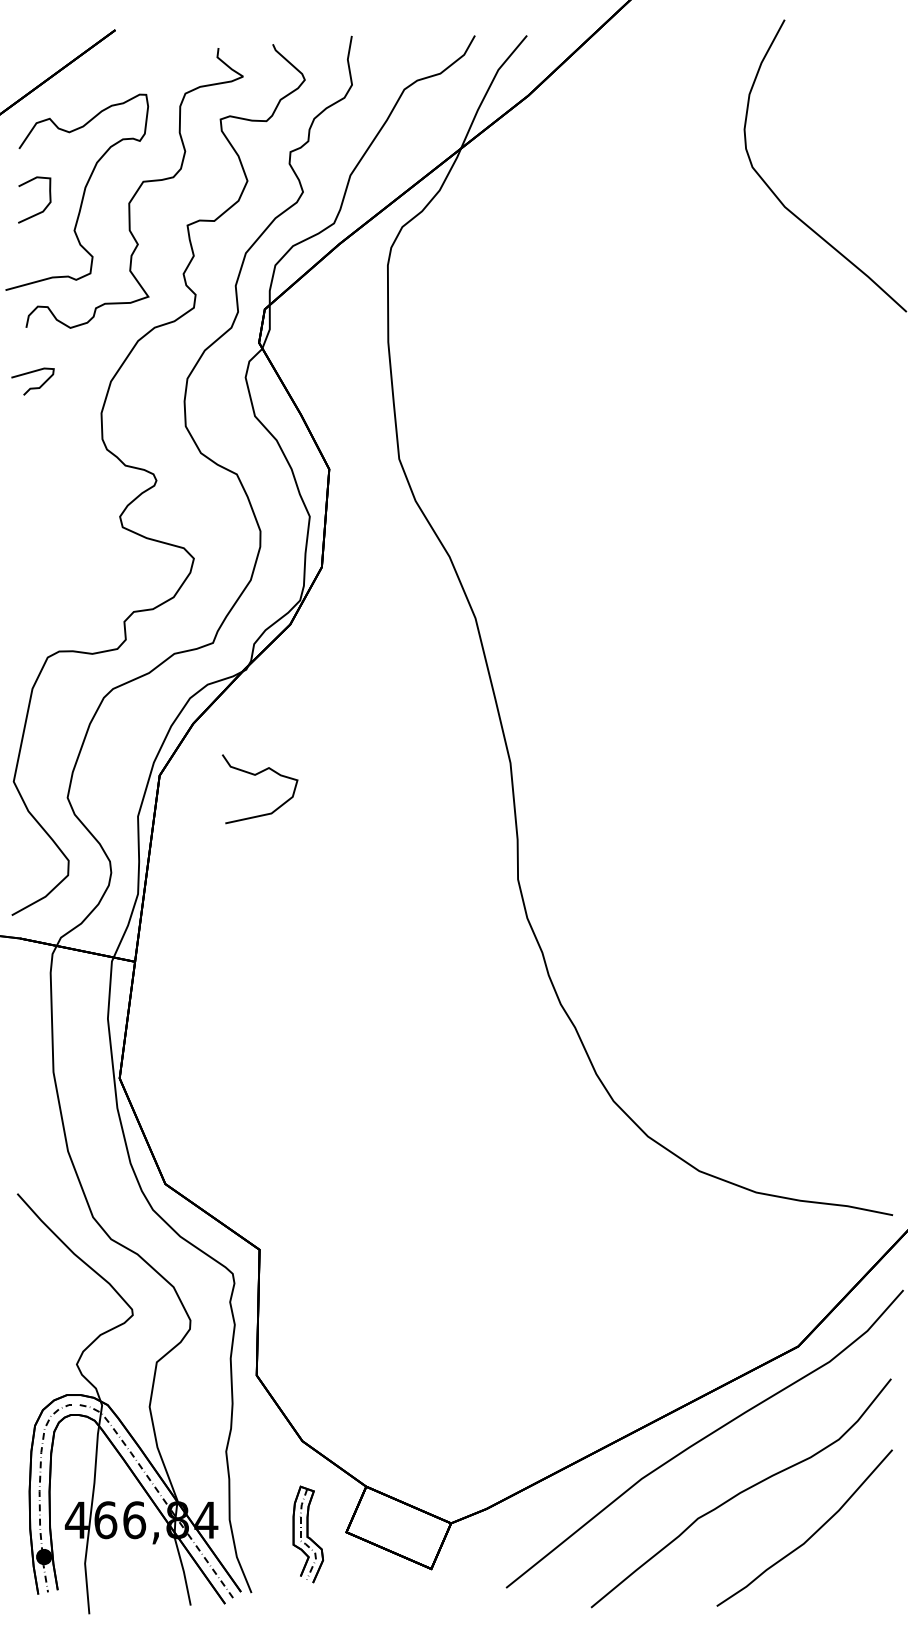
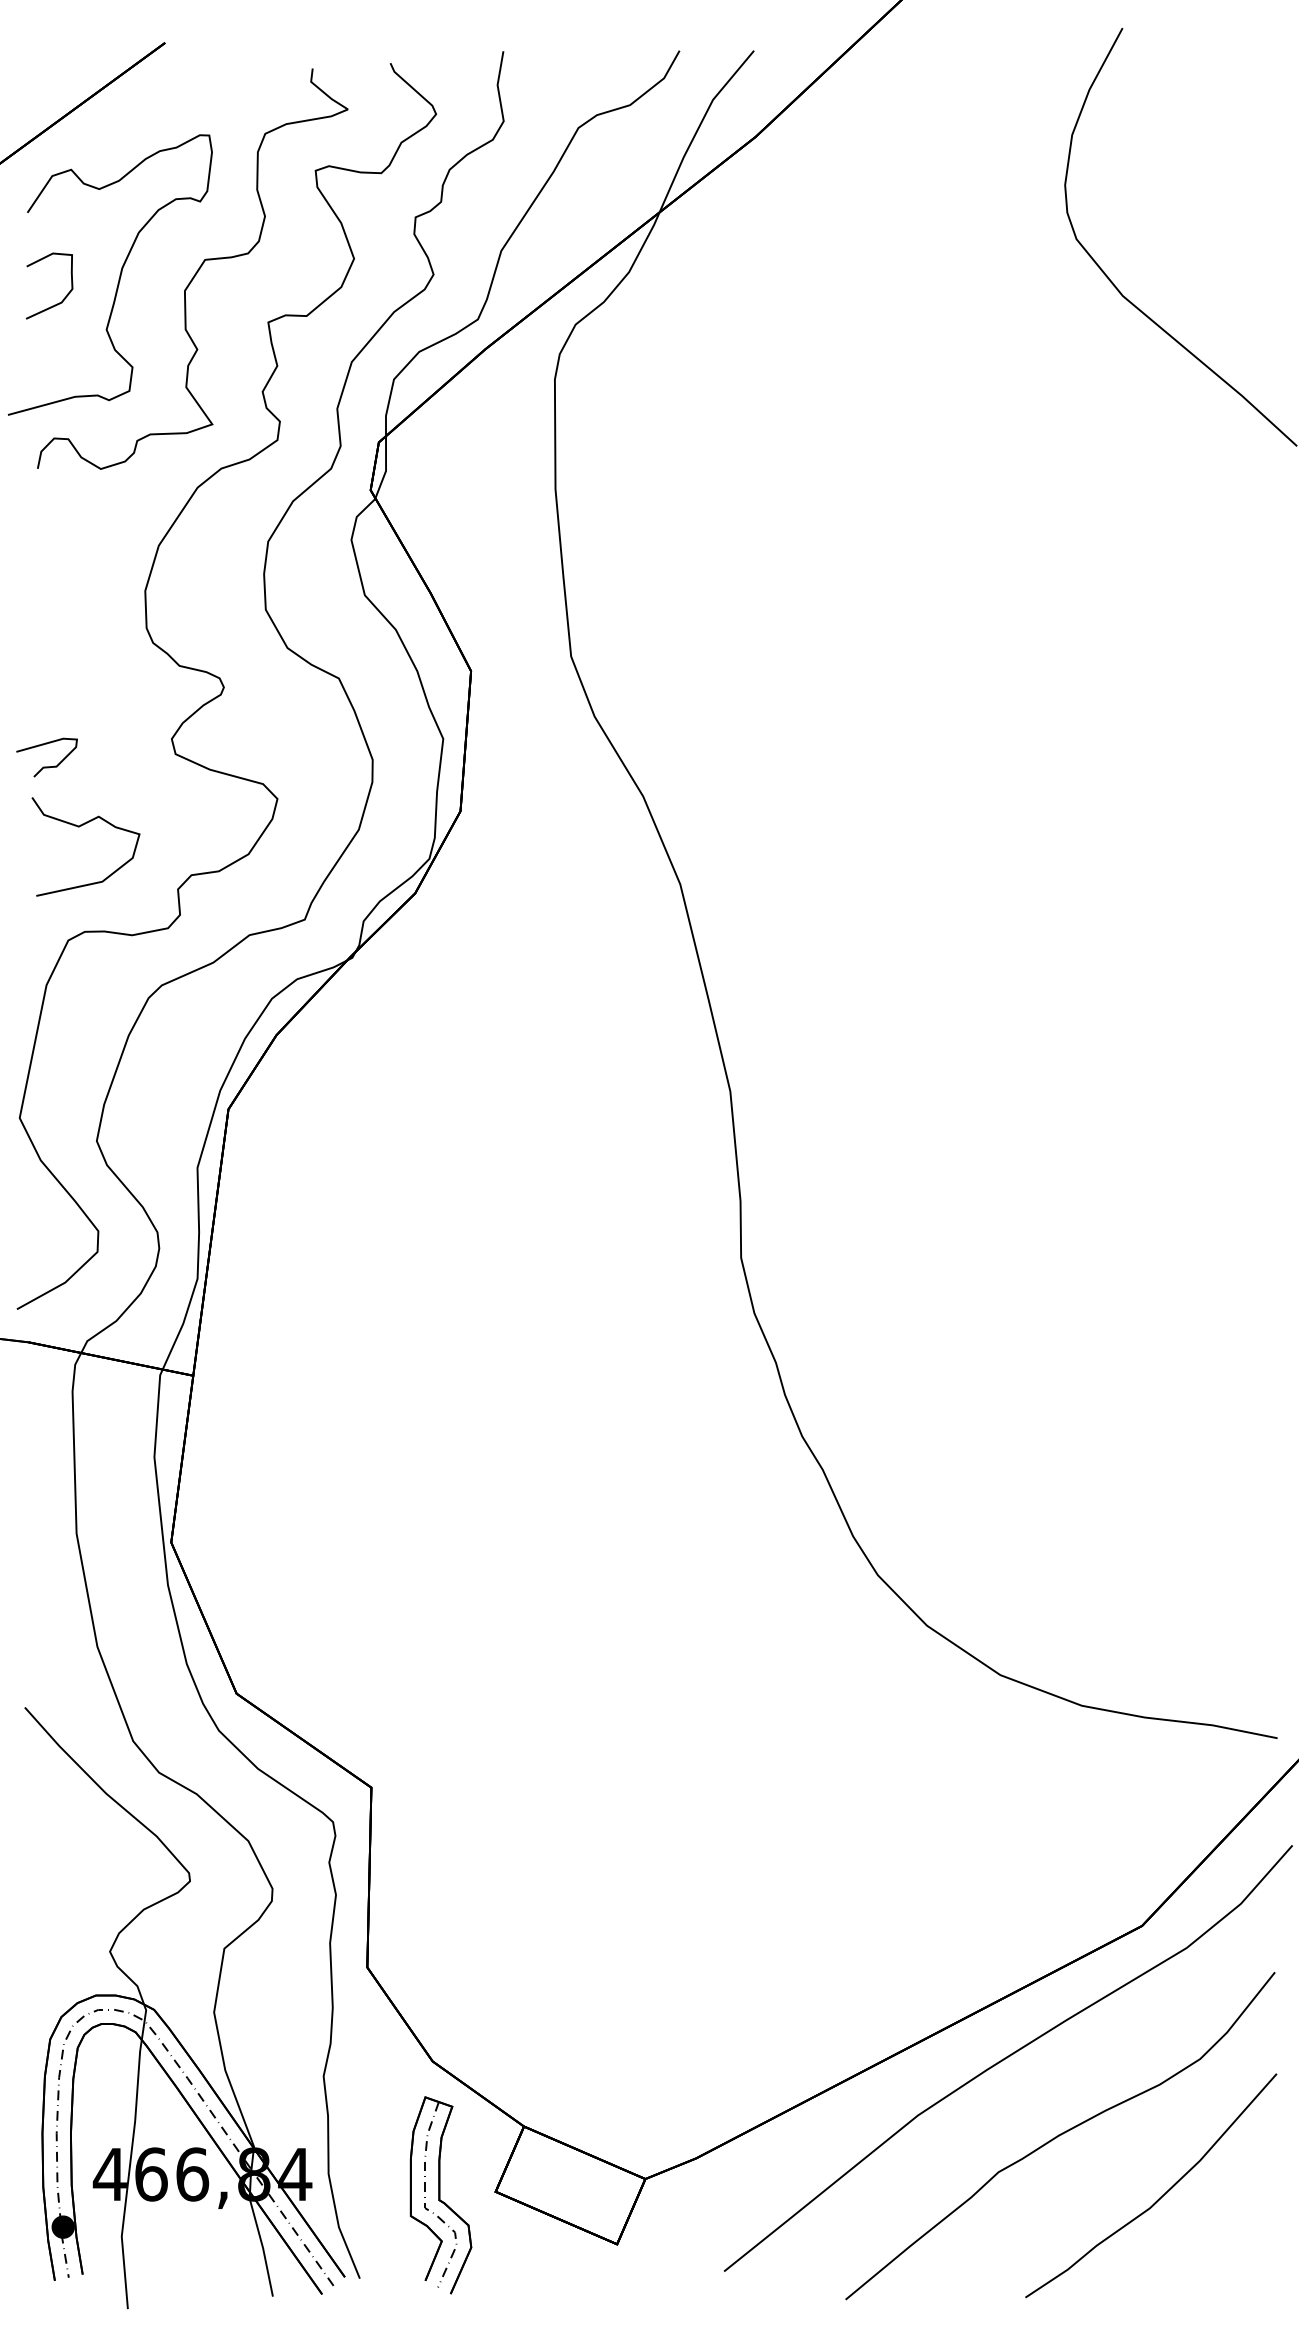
curve: (32, 387) -> (46, 765), moved
curve: (256, 775) -> (80, 827), moved
part: (308, 1534) -> (441, 2194), size x1.43

